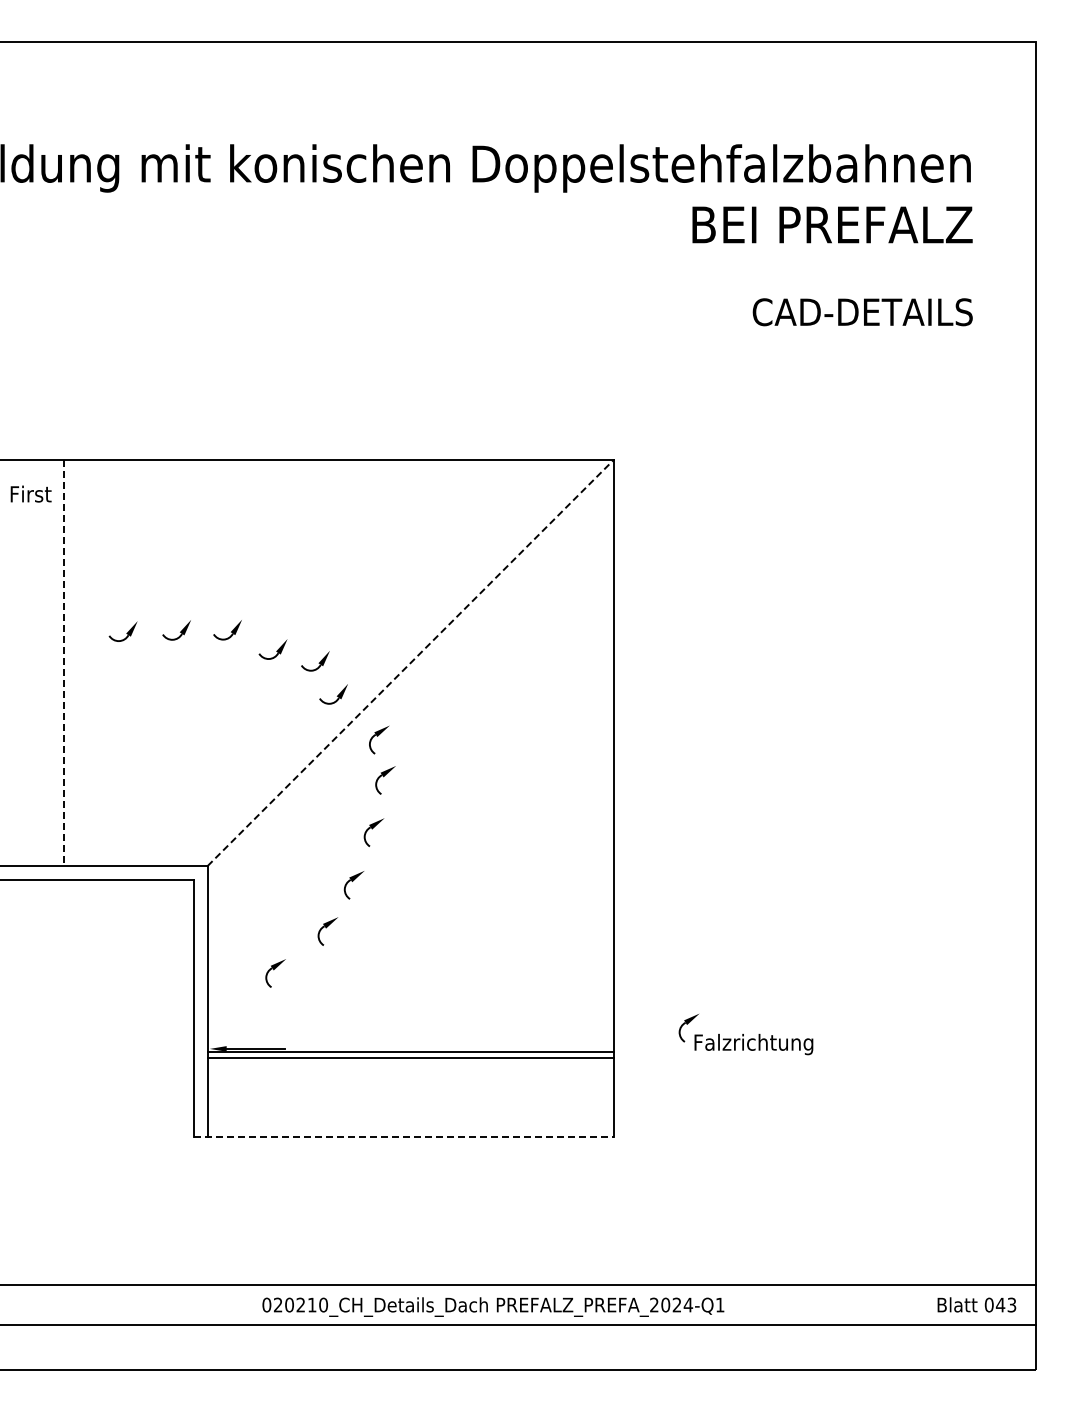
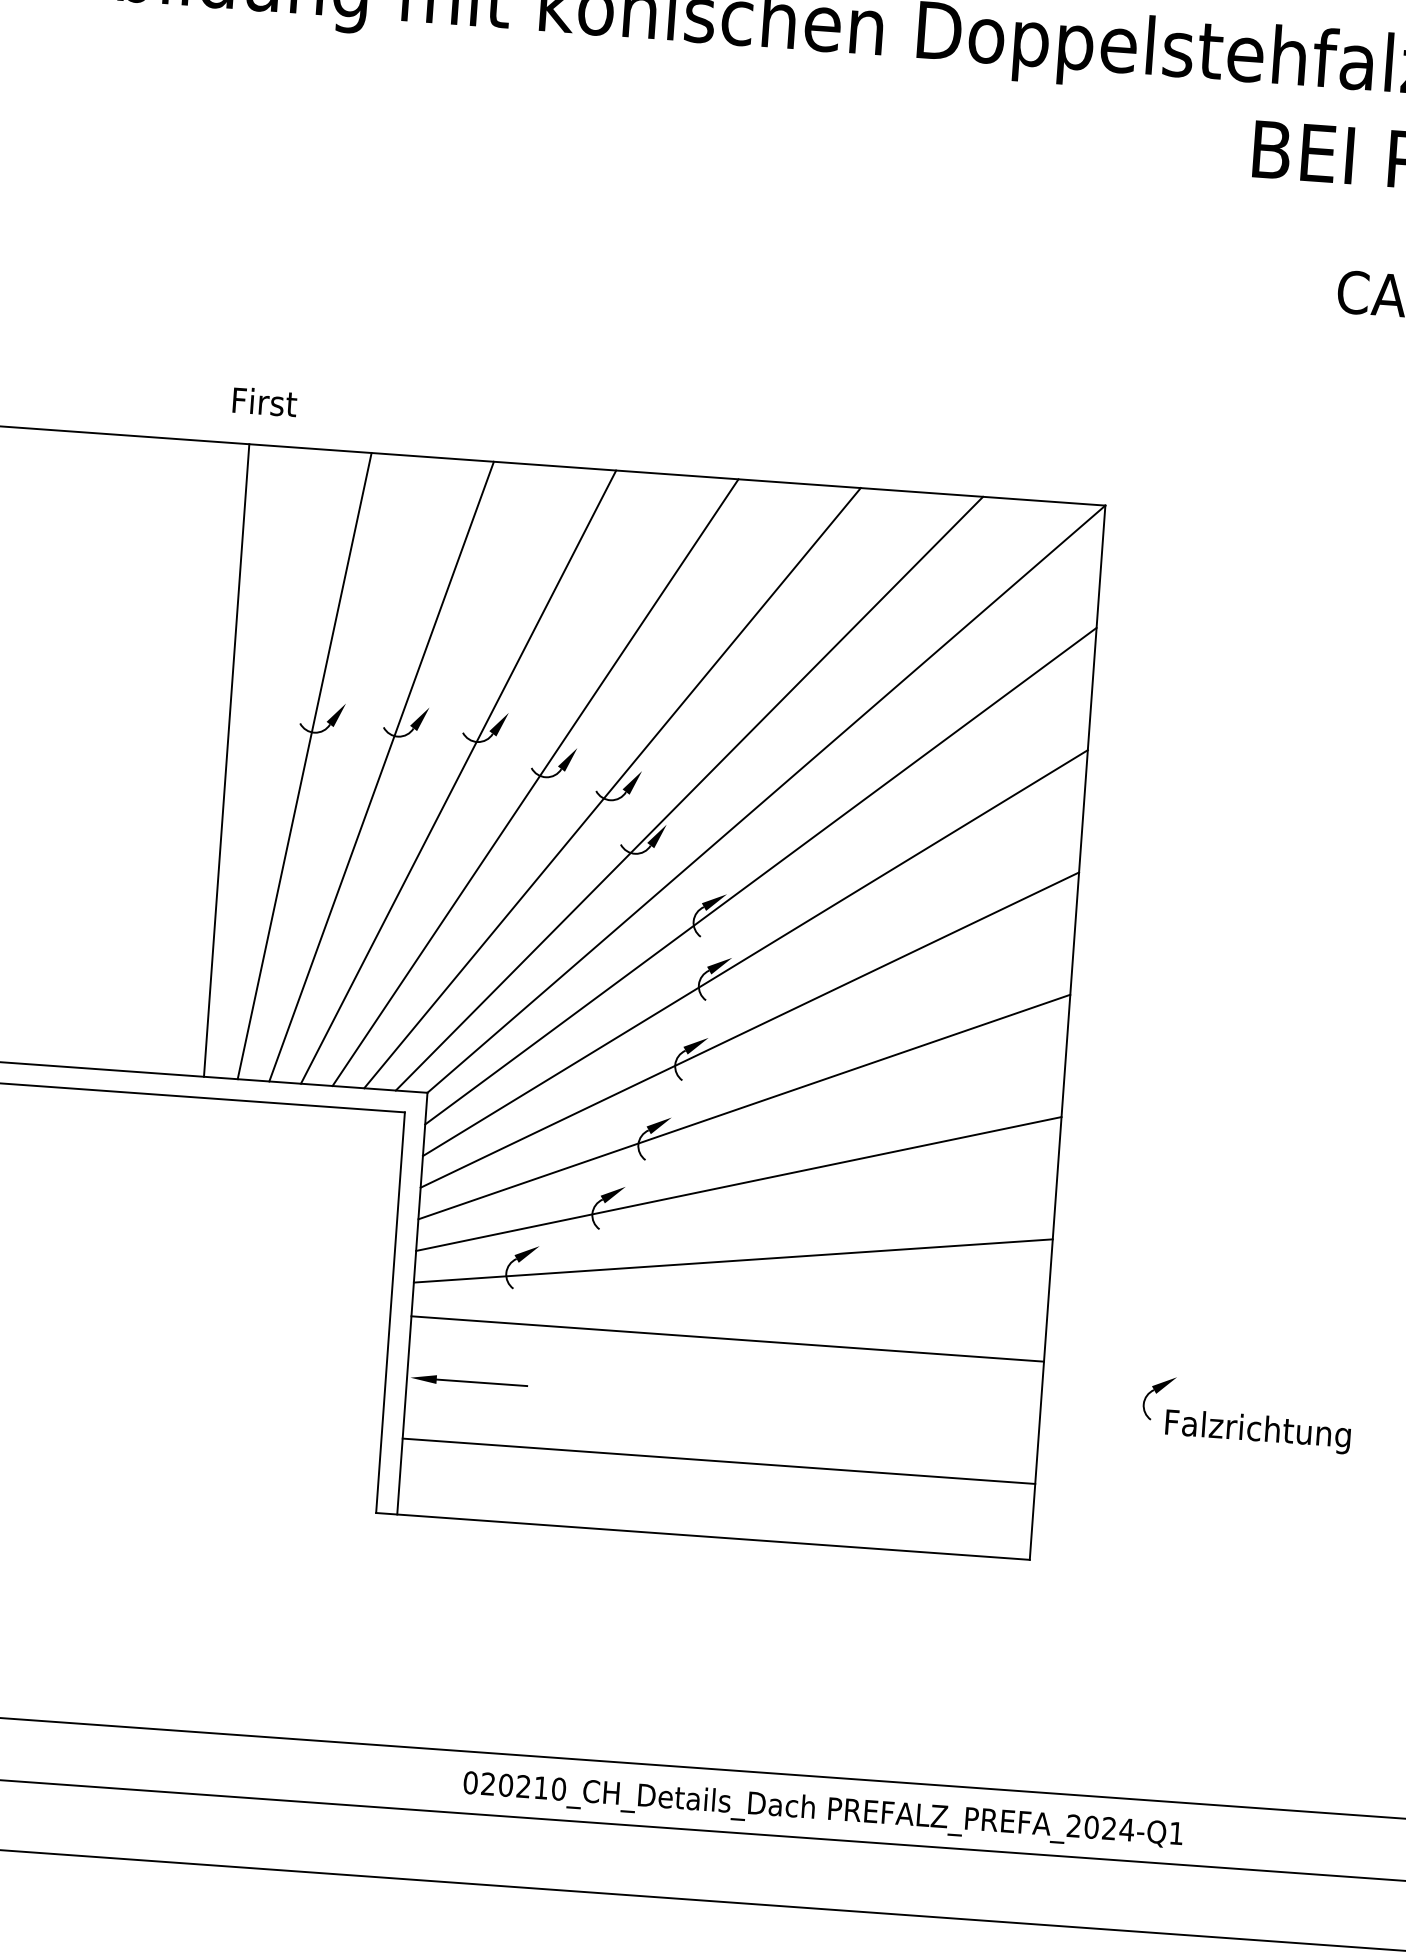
text: (30, 493) -> (264, 401), moved
line: (113, 662) -> (303, 765), added
line: (163, 662) -> (381, 770), added
line: (212, 662) -> (457, 776), added
line: (262, 662) -> (535, 781), added
line: (311, 662) -> (611, 787), added
line: (361, 662) -> (689, 793), added
line: (411, 662) -> (767, 798), dashed -> solid
line: (64, 663) -> (227, 761), dashed -> solid
line: (410, 712) -> (760, 876), added
line: (410, 761) -> (754, 952), added
line: (410, 811) -> (749, 1030), added
line: (410, 860) -> (743, 1106), added
line: (410, 909) -> (738, 1183), added
line: (410, 959) -> (732, 1260), added
line: (410, 1052) -> (718, 1461), moved
line: (410, 1057) -> (727, 1338), moved
line: (404, 1136) -> (703, 1535), dashed -> solid

